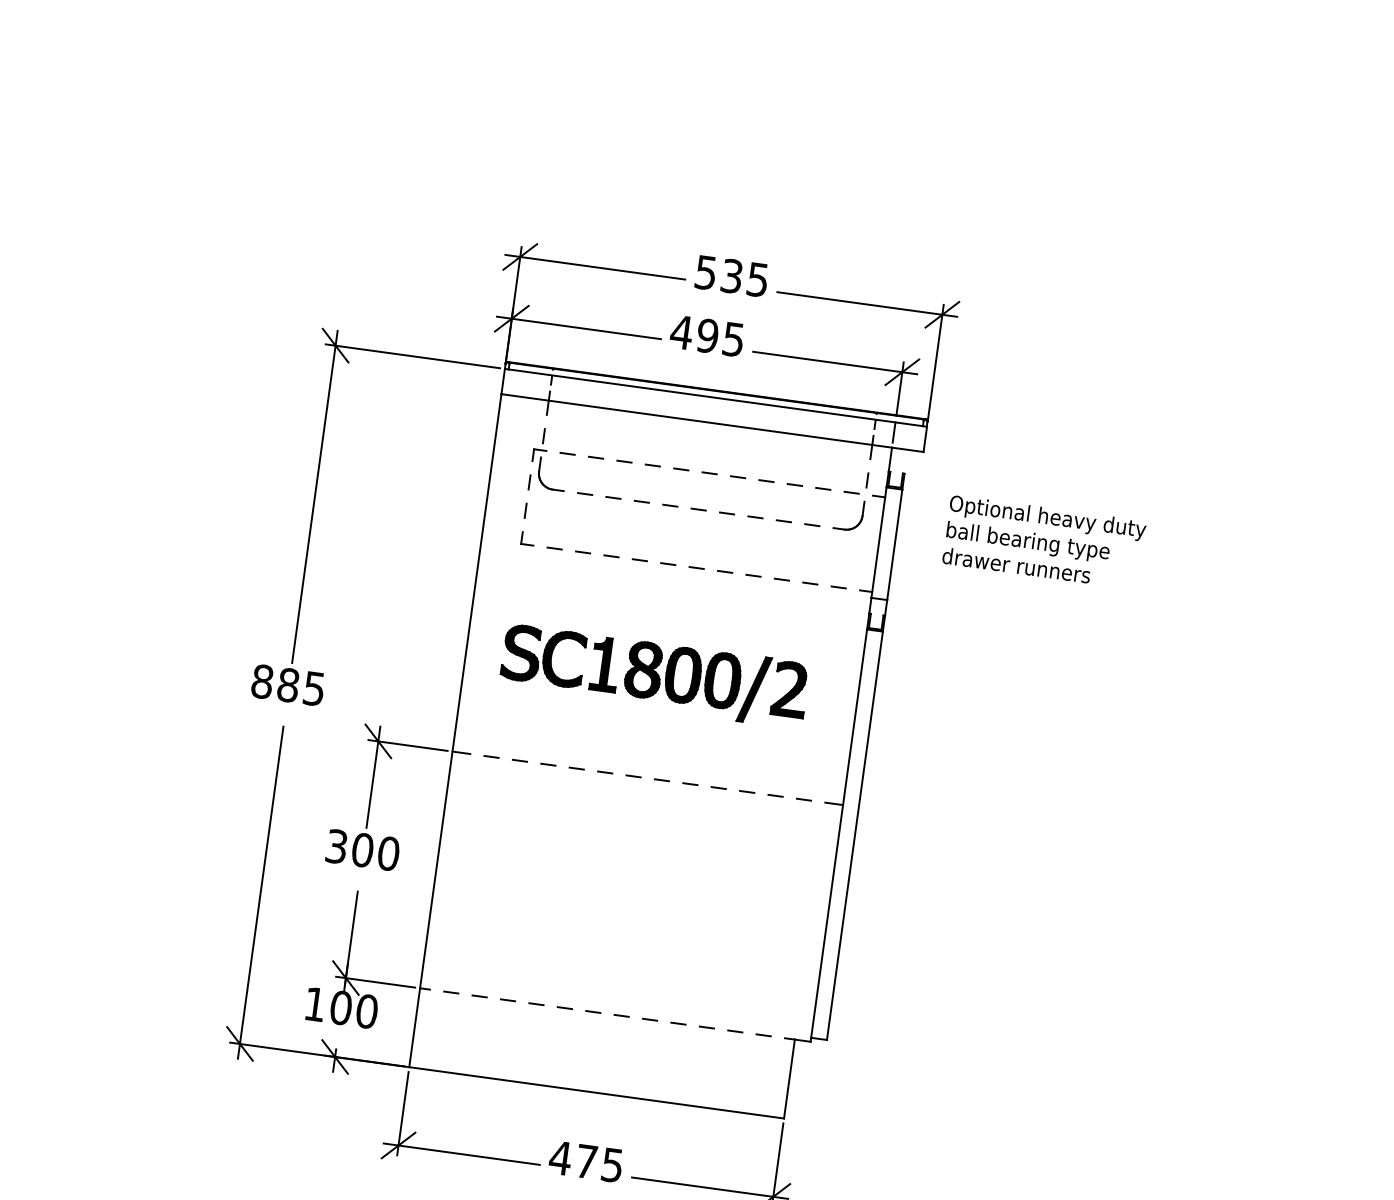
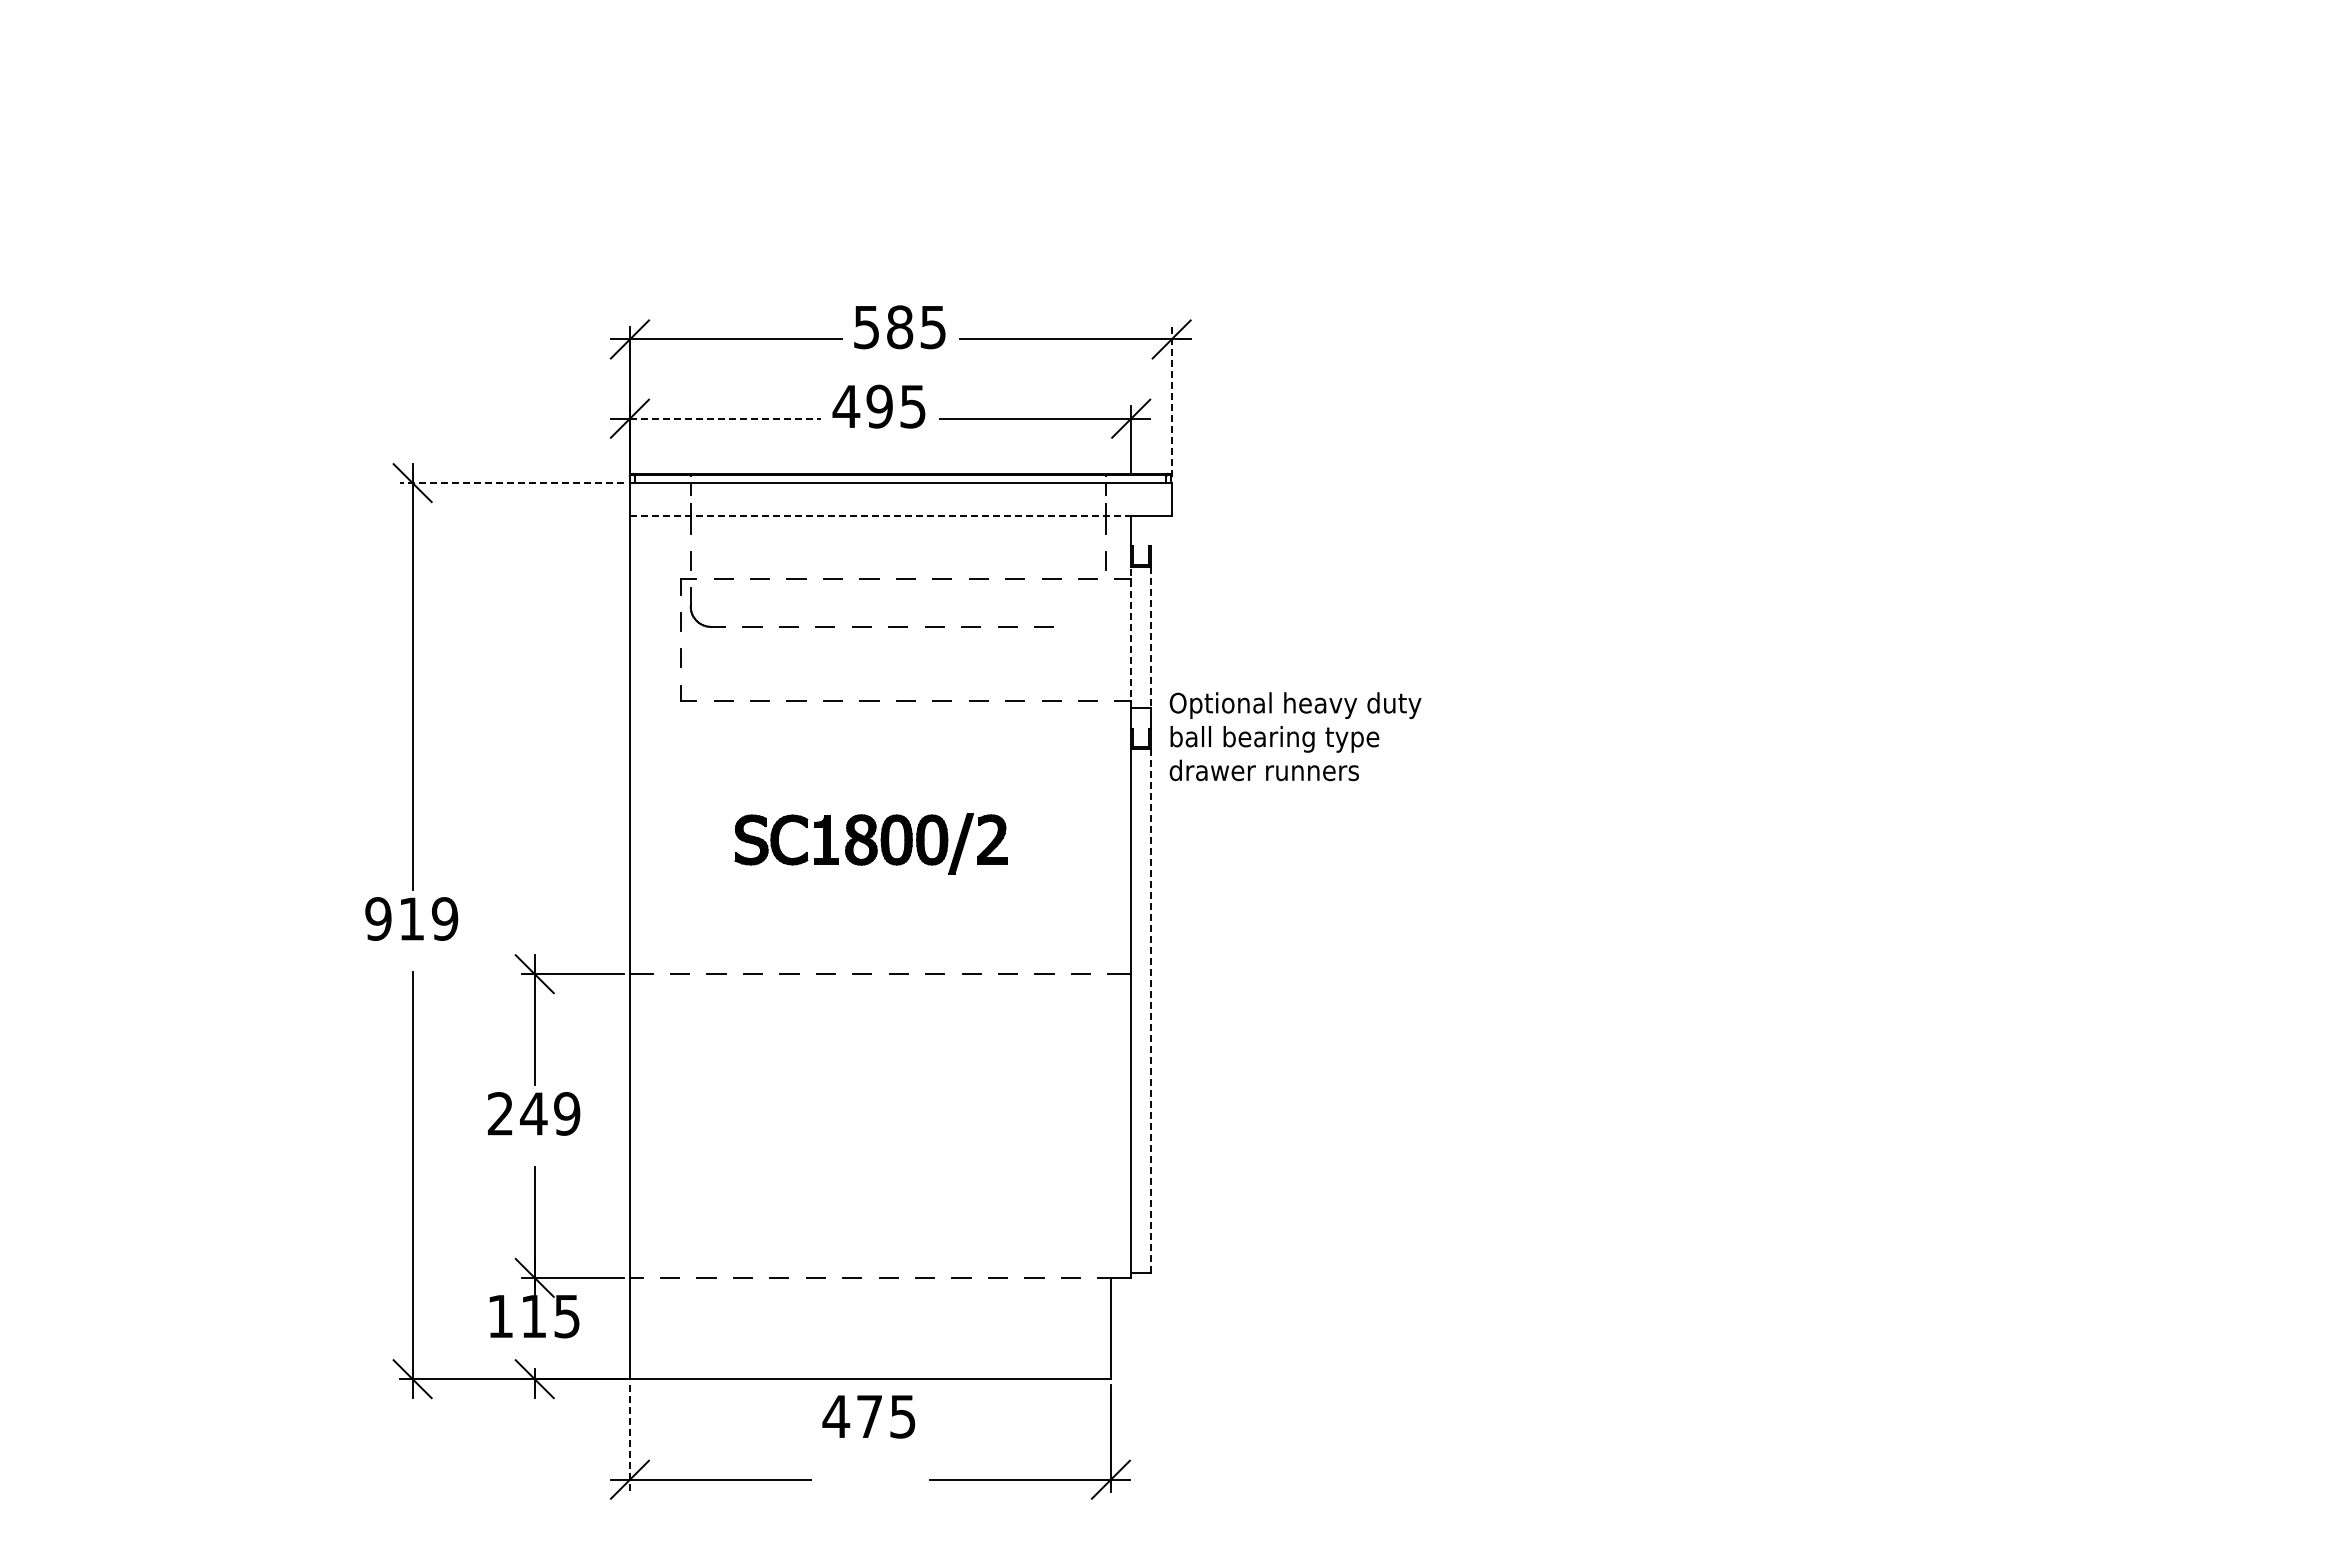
text: (732, 276) -> (900, 327), 535 -> 585
line: (586, 328) -> (725, 418), solid -> dashed
line: (412, 356) -> (511, 483), solid -> dashed
line: (935, 363) -> (1171, 401), solid -> dashed
line: (696, 420) -> (880, 515), solid -> dashed
line: (894, 432) -> (1131, 496), removed
part: (861, 516) -> (1104, 607), removed
line: (879, 542) -> (1131, 637), solid -> dashed
text: (1044, 542) -> (1295, 736), moved
line: (894, 544) -> (1151, 637), solid -> dashed
part: (654, 675) -> (871, 843), size x0.7
text: (288, 684) -> (411, 918), 885 -> 919
line: (855, 835) -> (1151, 1010), solid -> dashed
text: (362, 849) -> (533, 1113), 300 -> 249
text: (354, 1009) -> (550, 1316), 100 -> 115
line: (402, 1114) -> (629, 1439), solid -> dashed
text: (585, 1161) -> (868, 1416), moved

